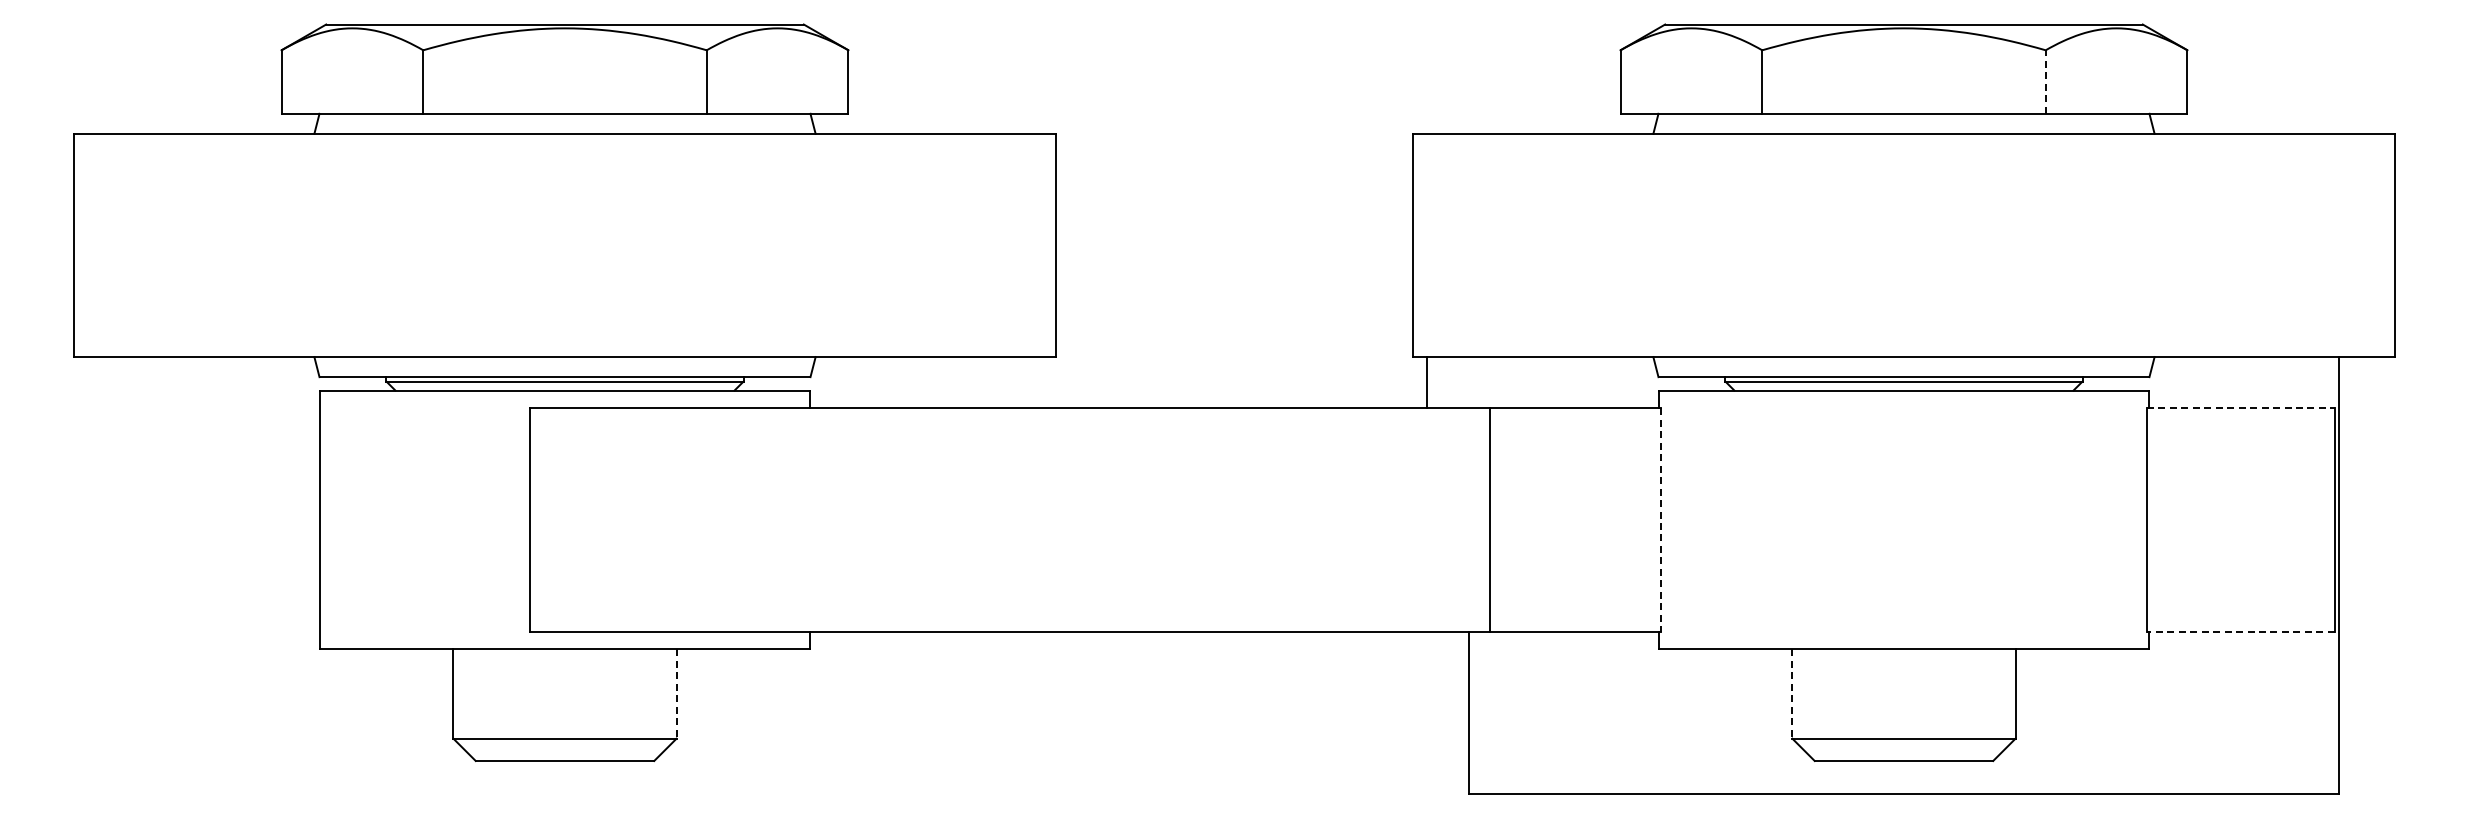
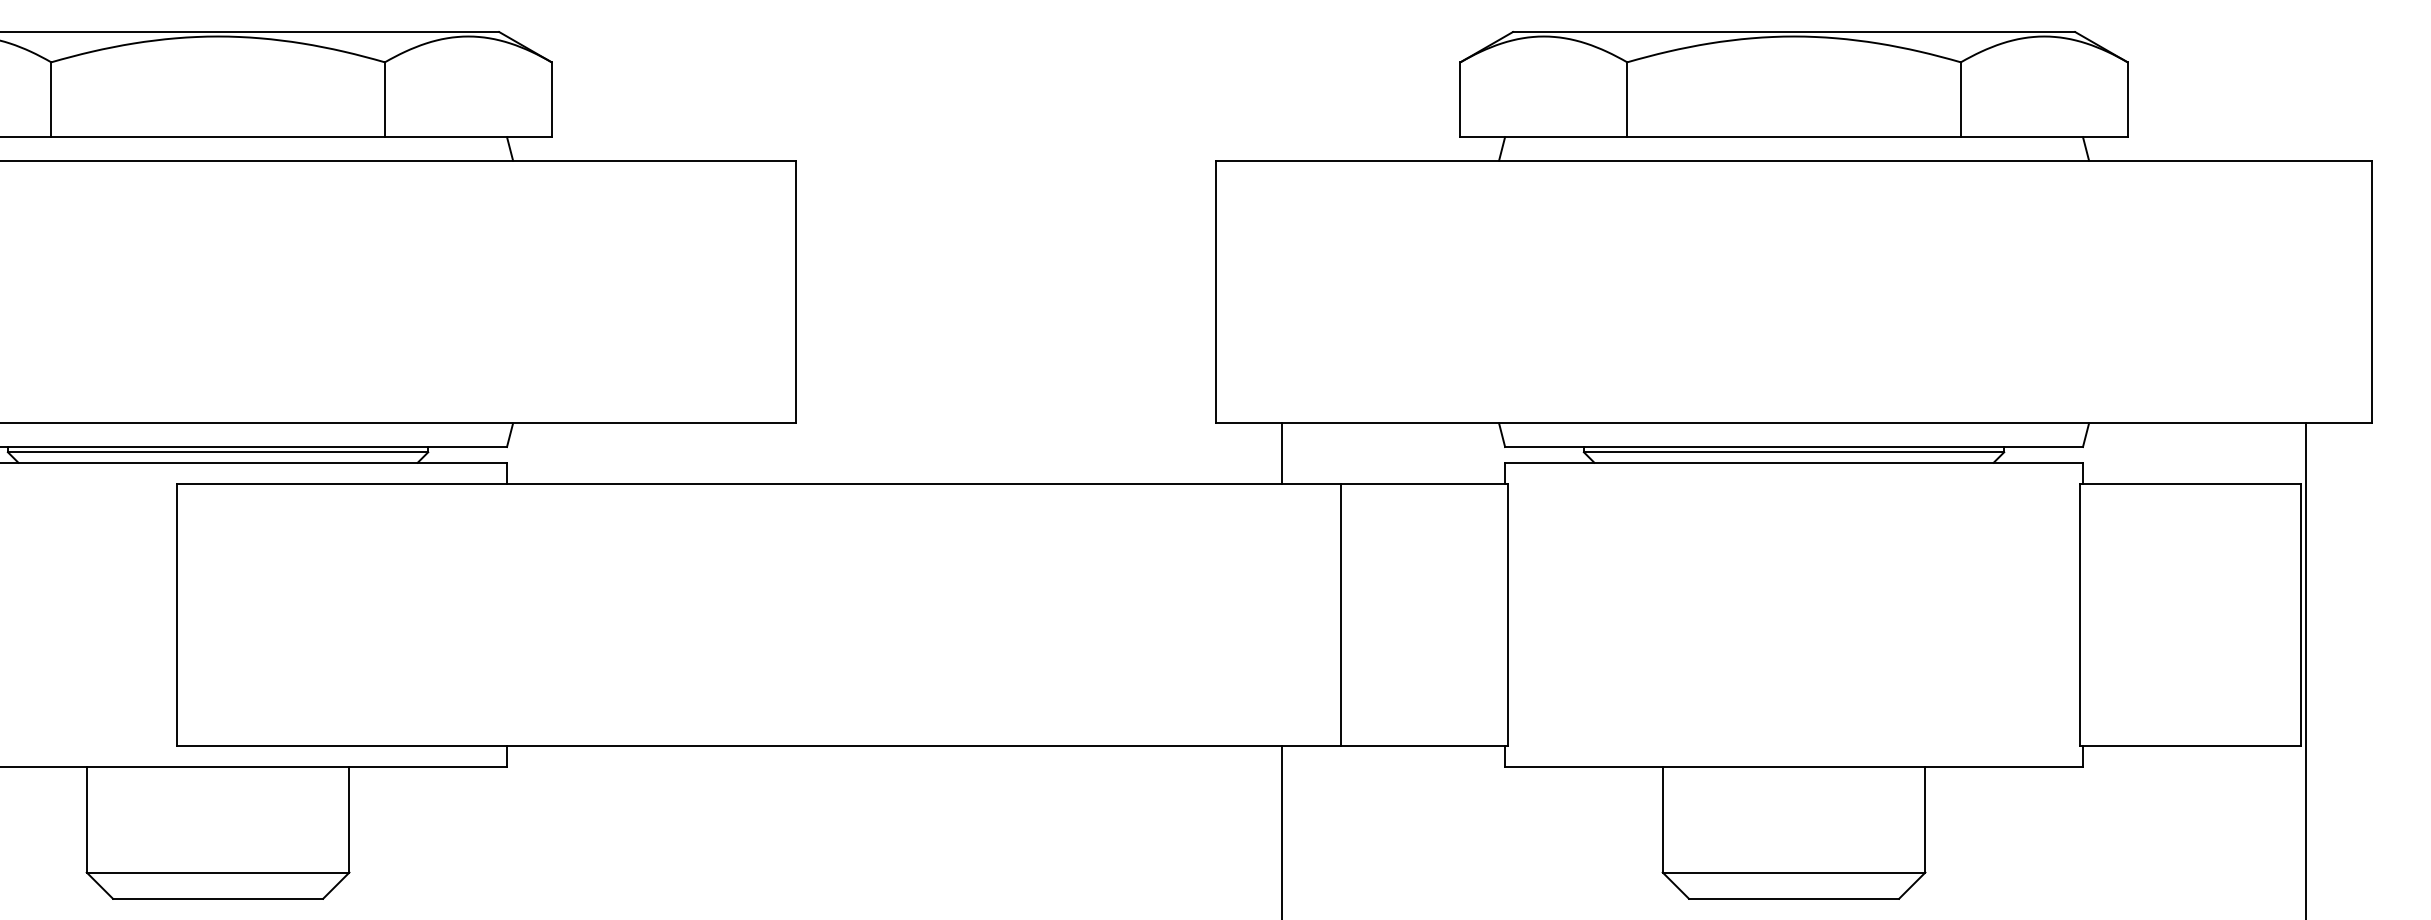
line: (2045, 82) -> (1960, 100), dashed -> solid
line: (1426, 382) -> (1281, 453), moved
line: (2240, 408) -> (2190, 483), dashed -> solid
line: (1490, 519) -> (1341, 614), moved
line: (1660, 519) -> (1507, 614), dashed -> solid
line: (2240, 631) -> (2190, 746), dashed -> solid
line: (676, 694) -> (349, 820), dashed -> solid
line: (1792, 694) -> (1662, 820), dashed -> solid

